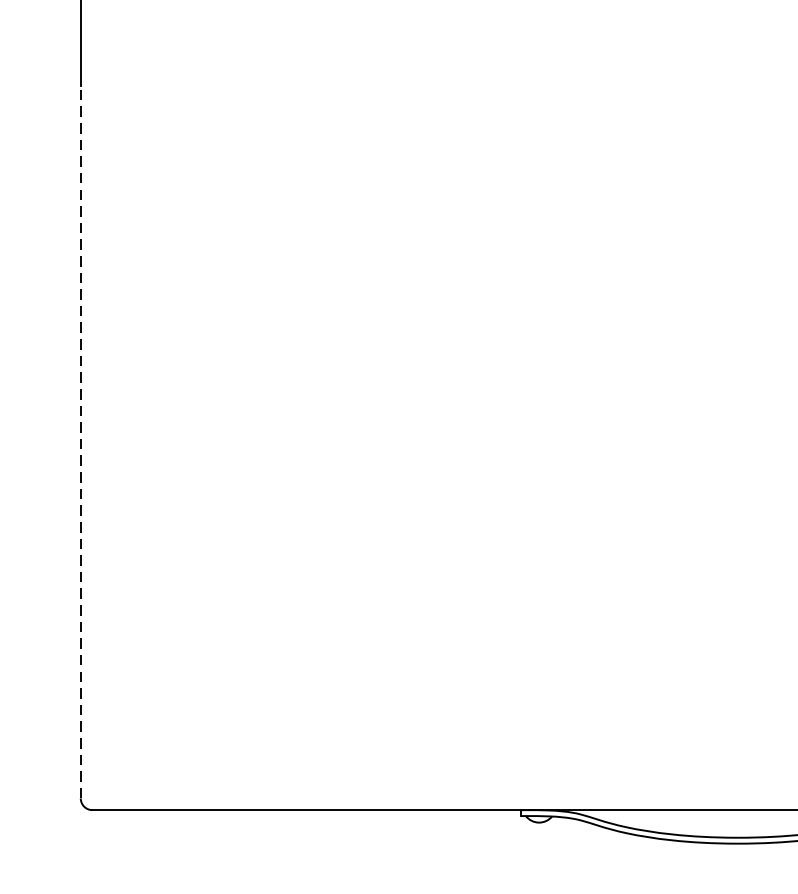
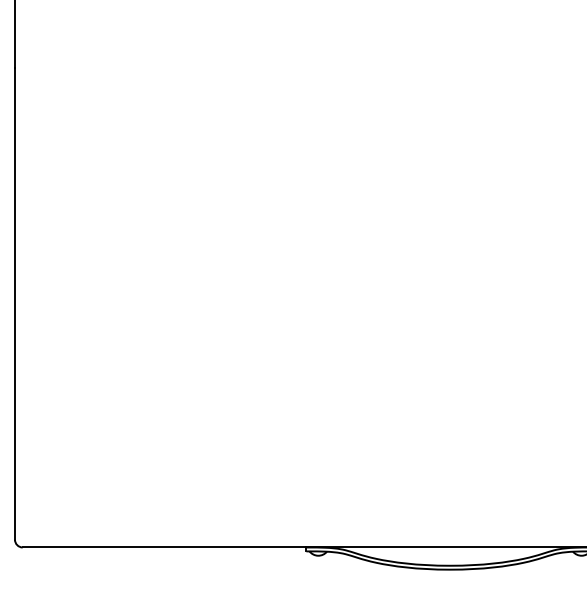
line: (81, 441) -> (15, 303), dashed -> solid

